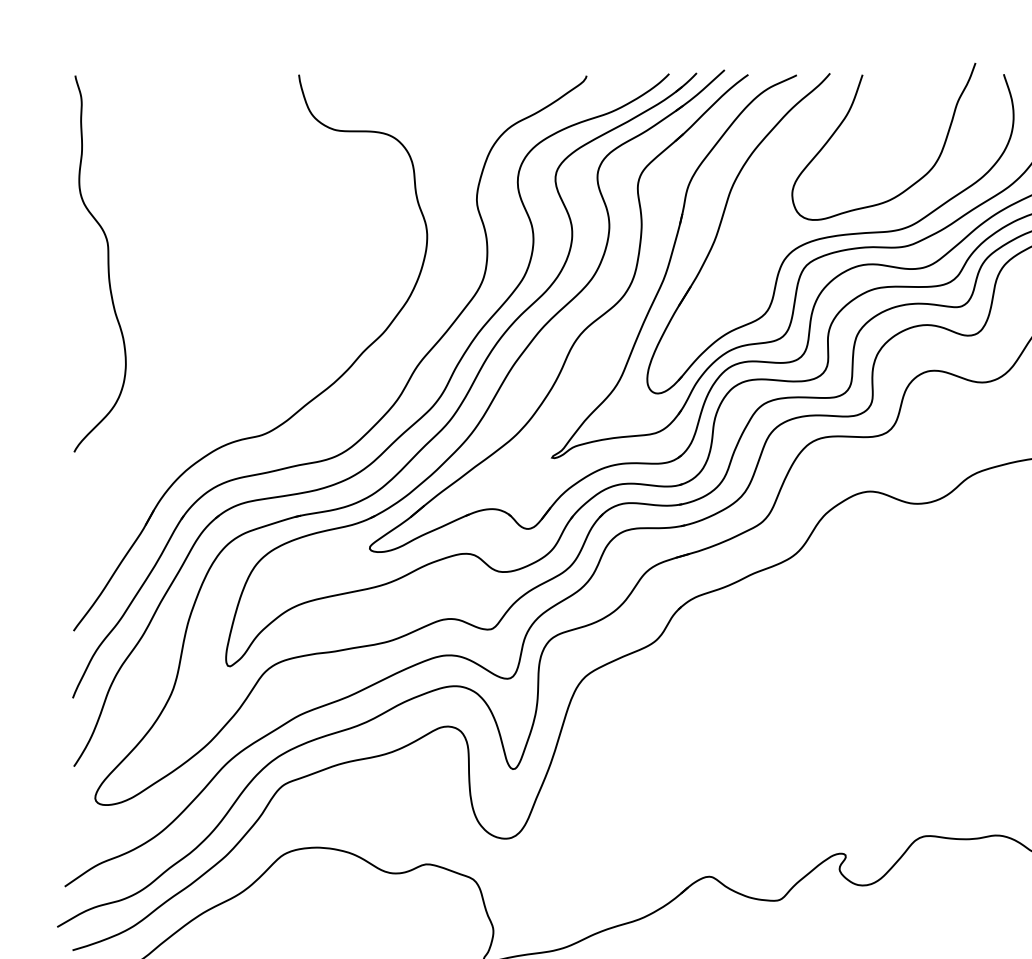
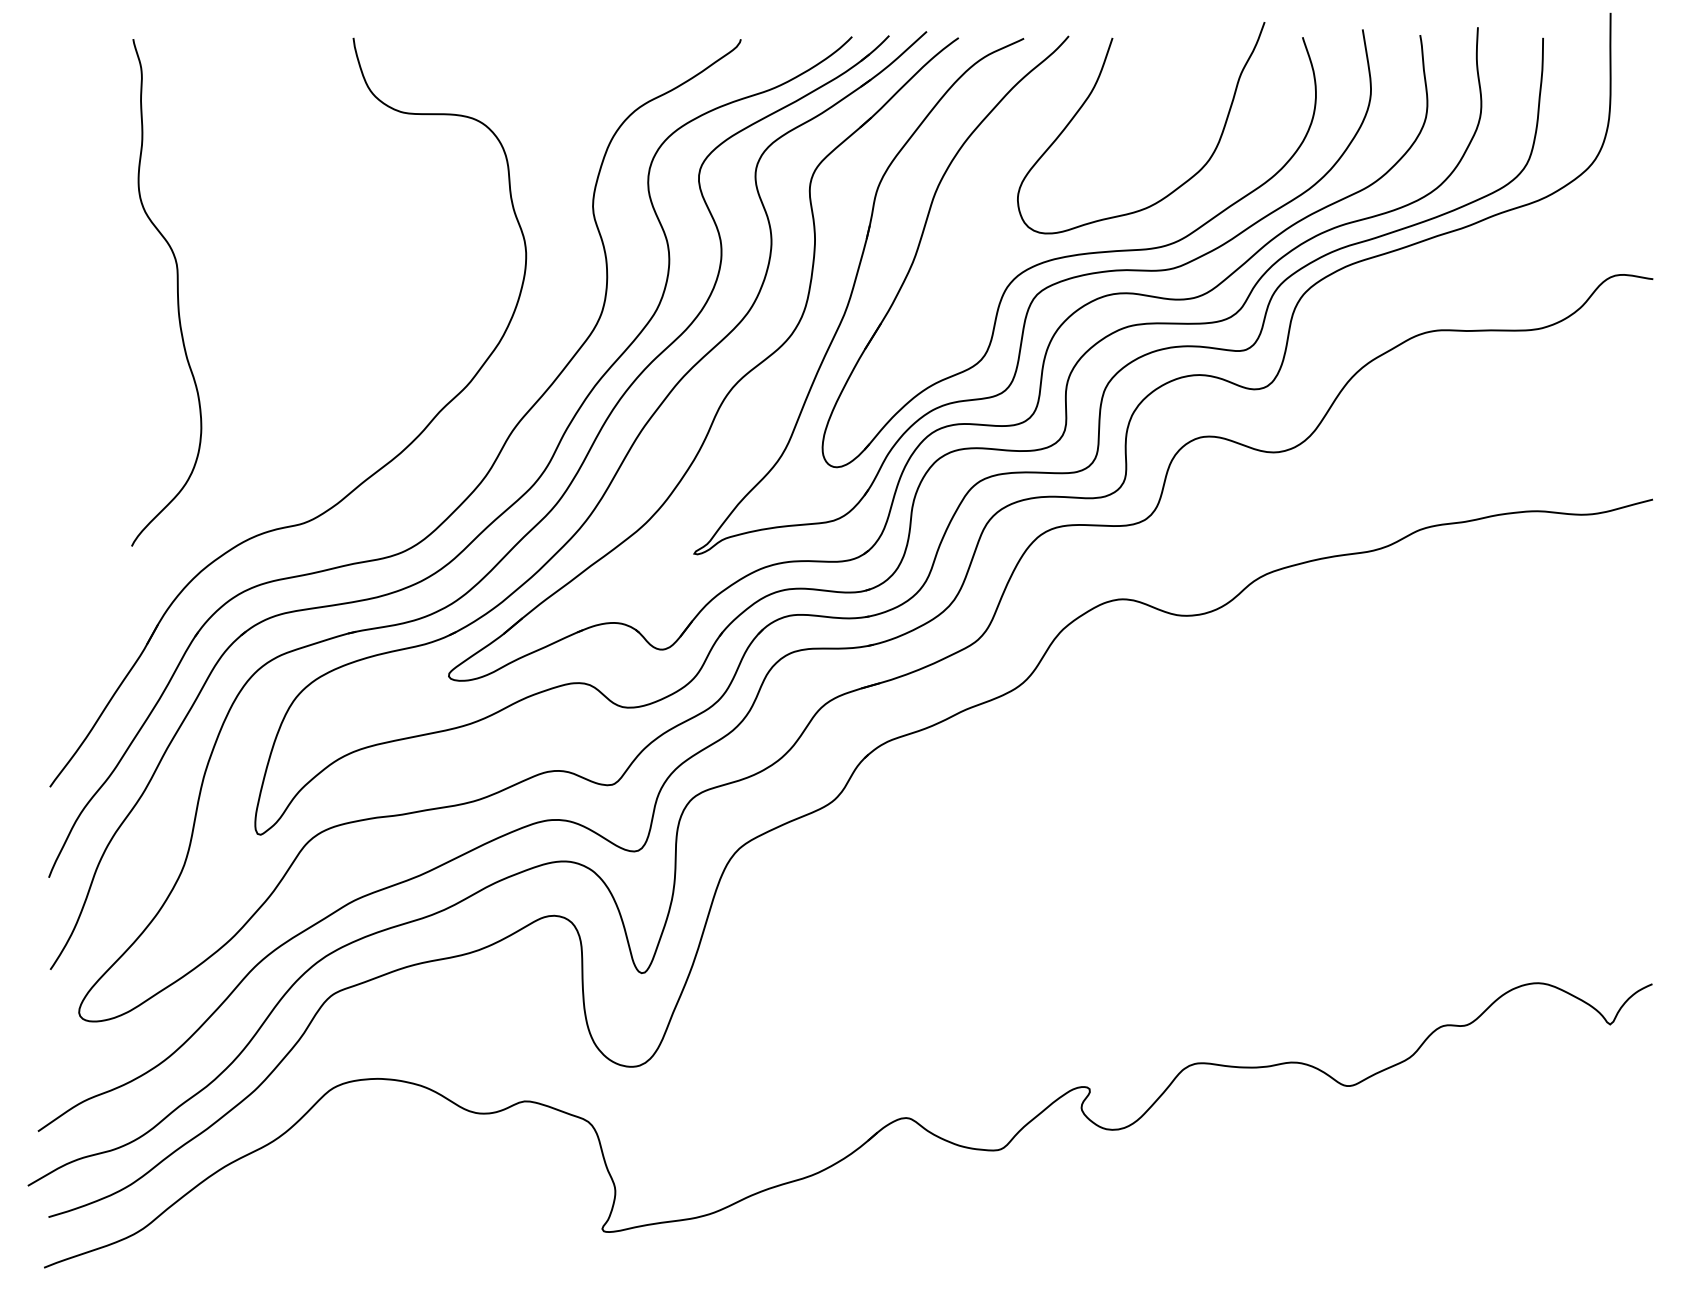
curve: (108, 263) -> (177, 292), moved

